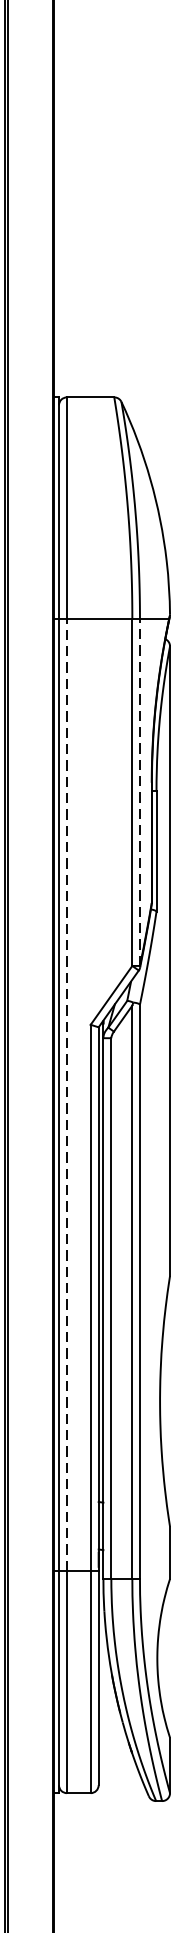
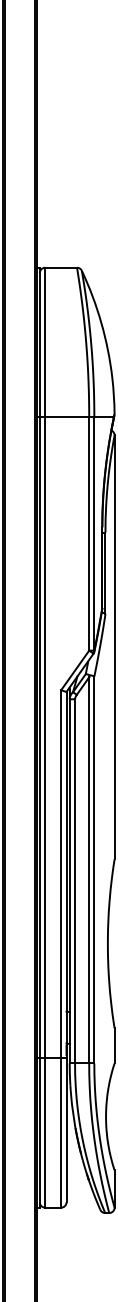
line: (140, 792) -> (94, 533), dashed -> solid
line: (67, 1094) -> (45, 737), dashed -> solid

